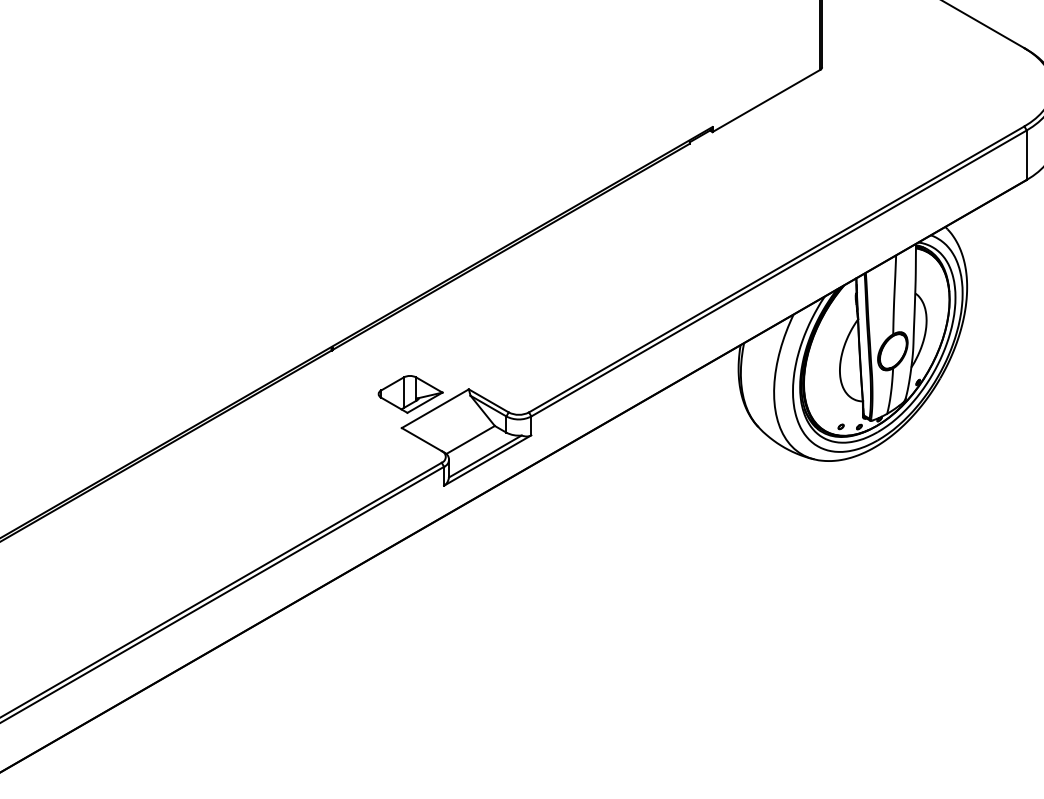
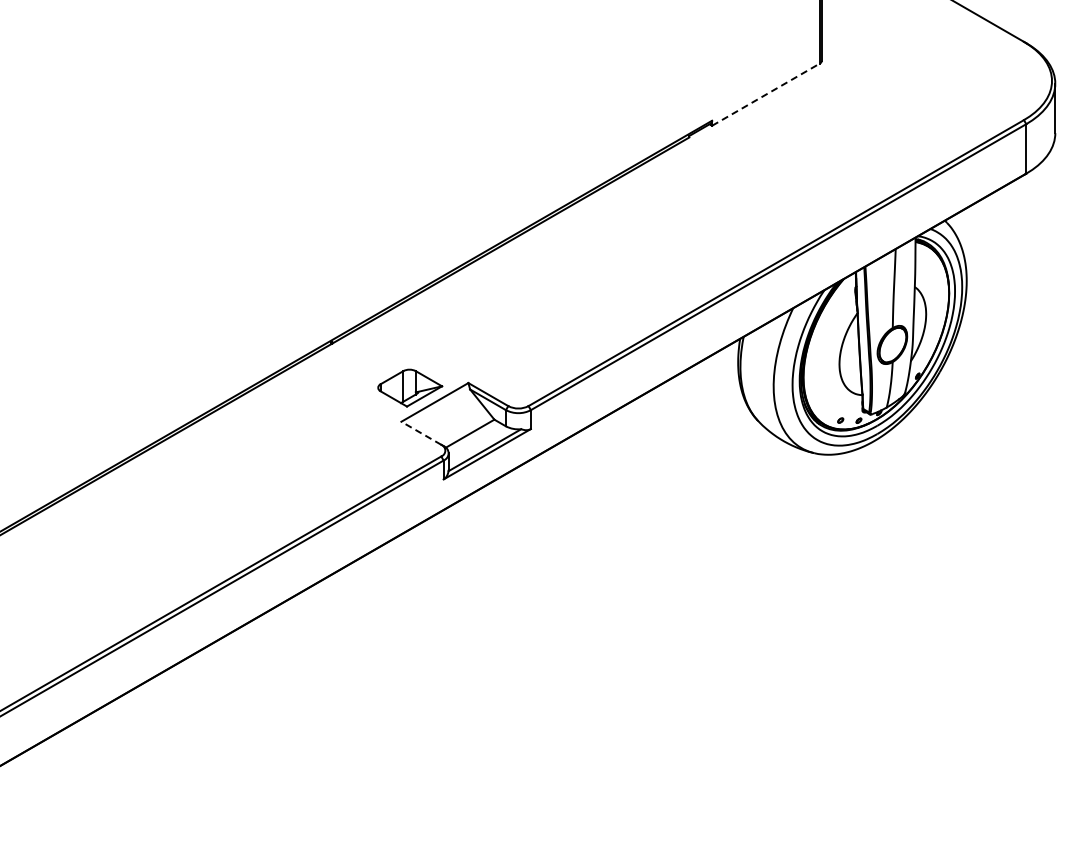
line: (766, 100) -> (766, 94), solid -> dashed
line: (420, 439) -> (420, 433), solid -> dashed

